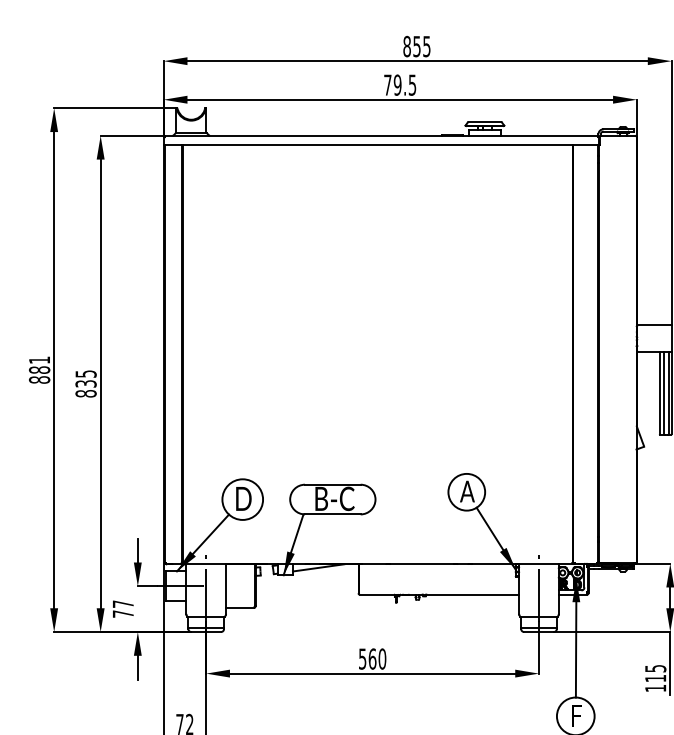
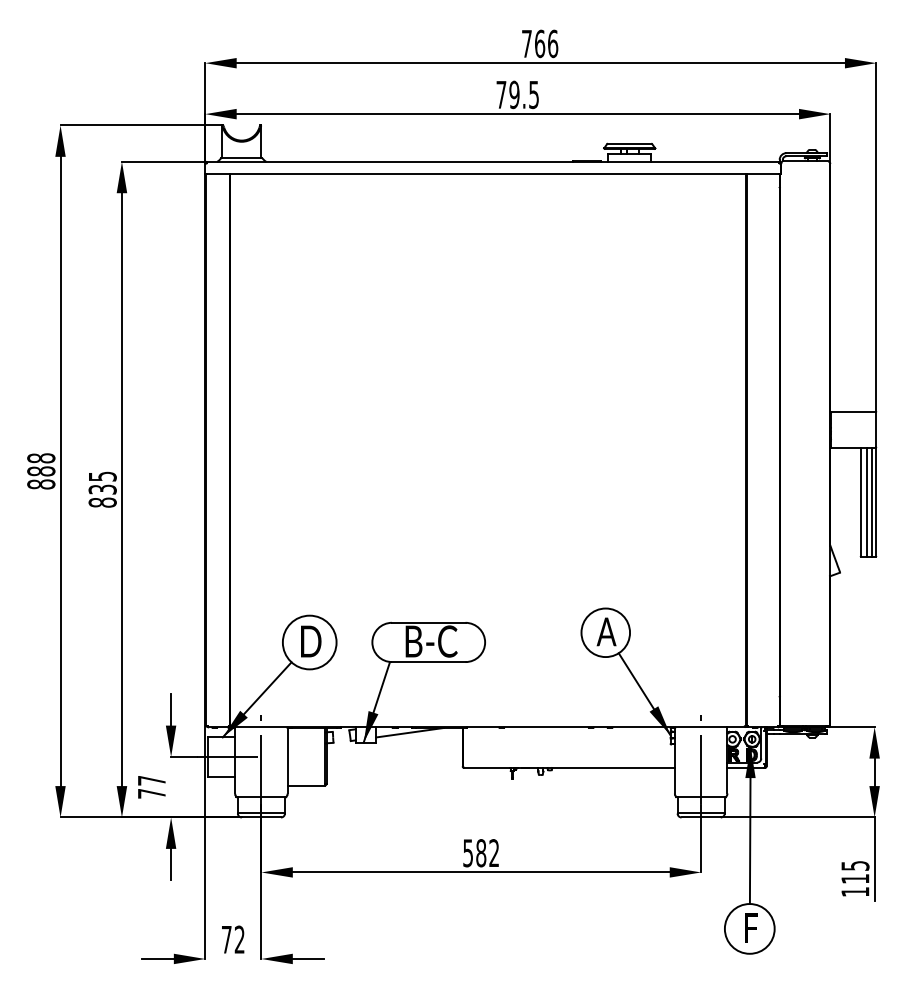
text: (416, 46) -> (539, 43), 855 -> 766
text: (39, 360) -> (41, 458), 881 -> 888
text: (377, 659) -> (487, 853), 560 -> 582

